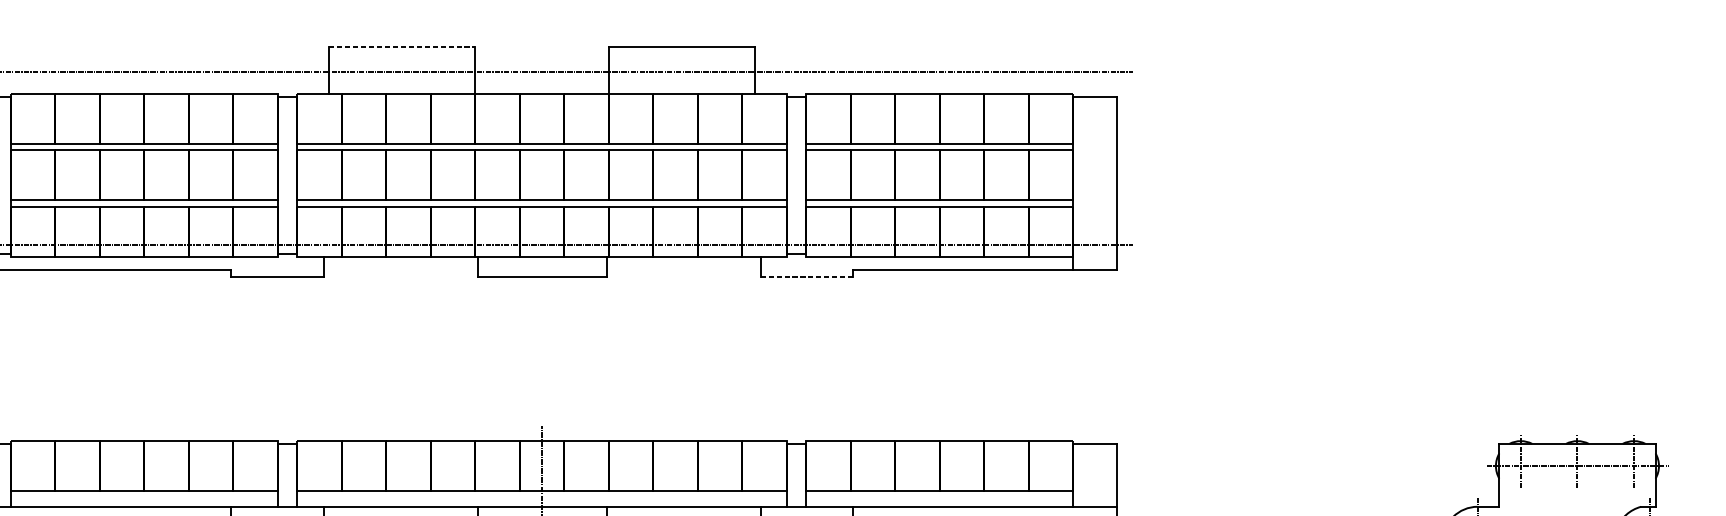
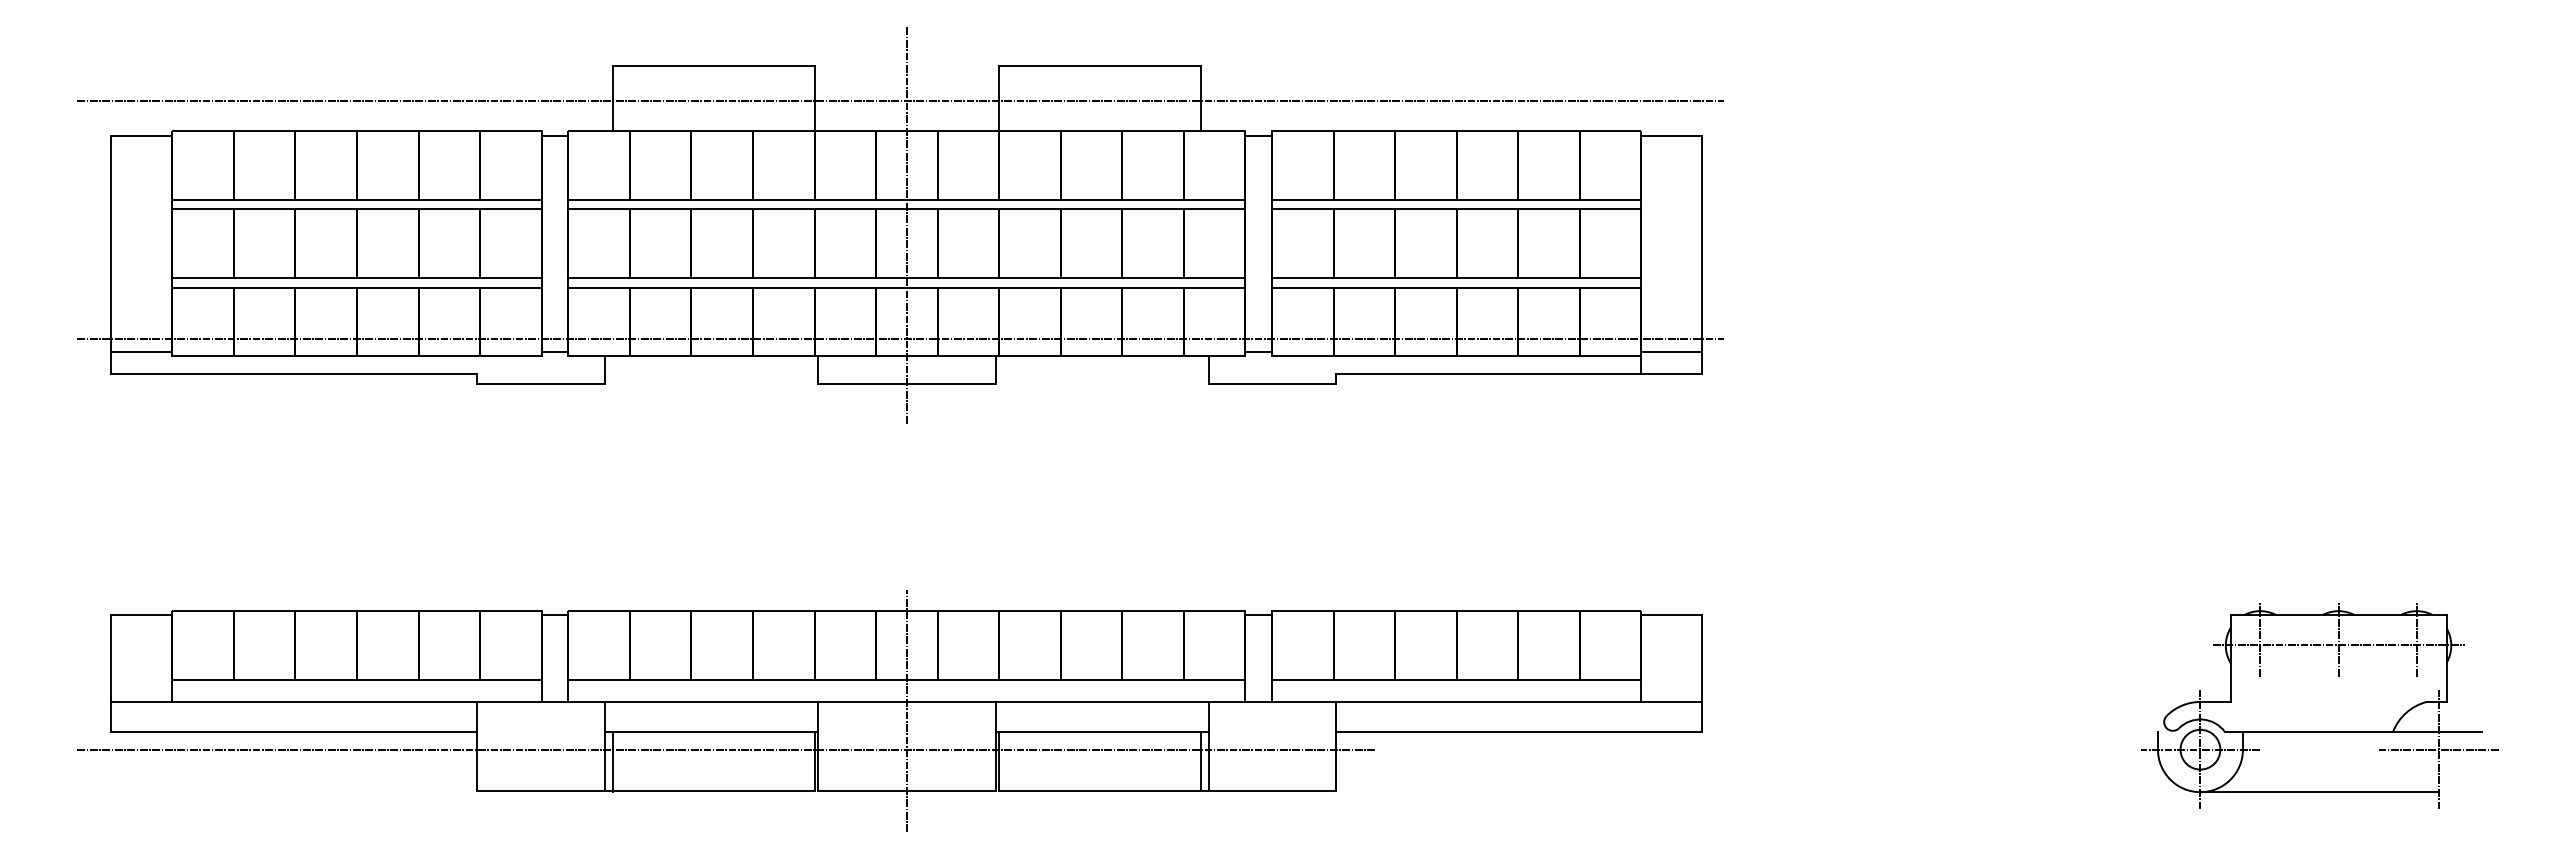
line: (402, 46) -> (714, 65), dashed -> solid
line: (541, 161) -> (906, 224), added
line: (1095, 253) -> (1671, 351), added
line: (806, 276) -> (1272, 383), dashed -> solid

